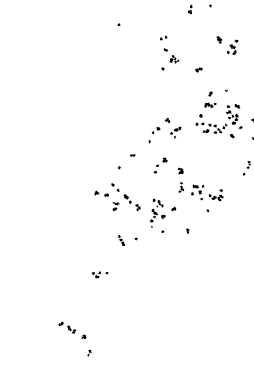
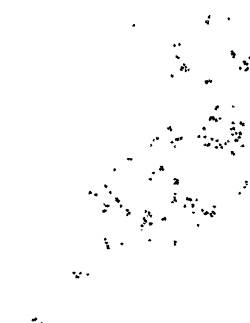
part: (154, 135) -> (154, 142), size x0.6
part: (101, 193) -> (93, 193), size x0.6
part: (157, 212) -> (146, 220), size x0.7

